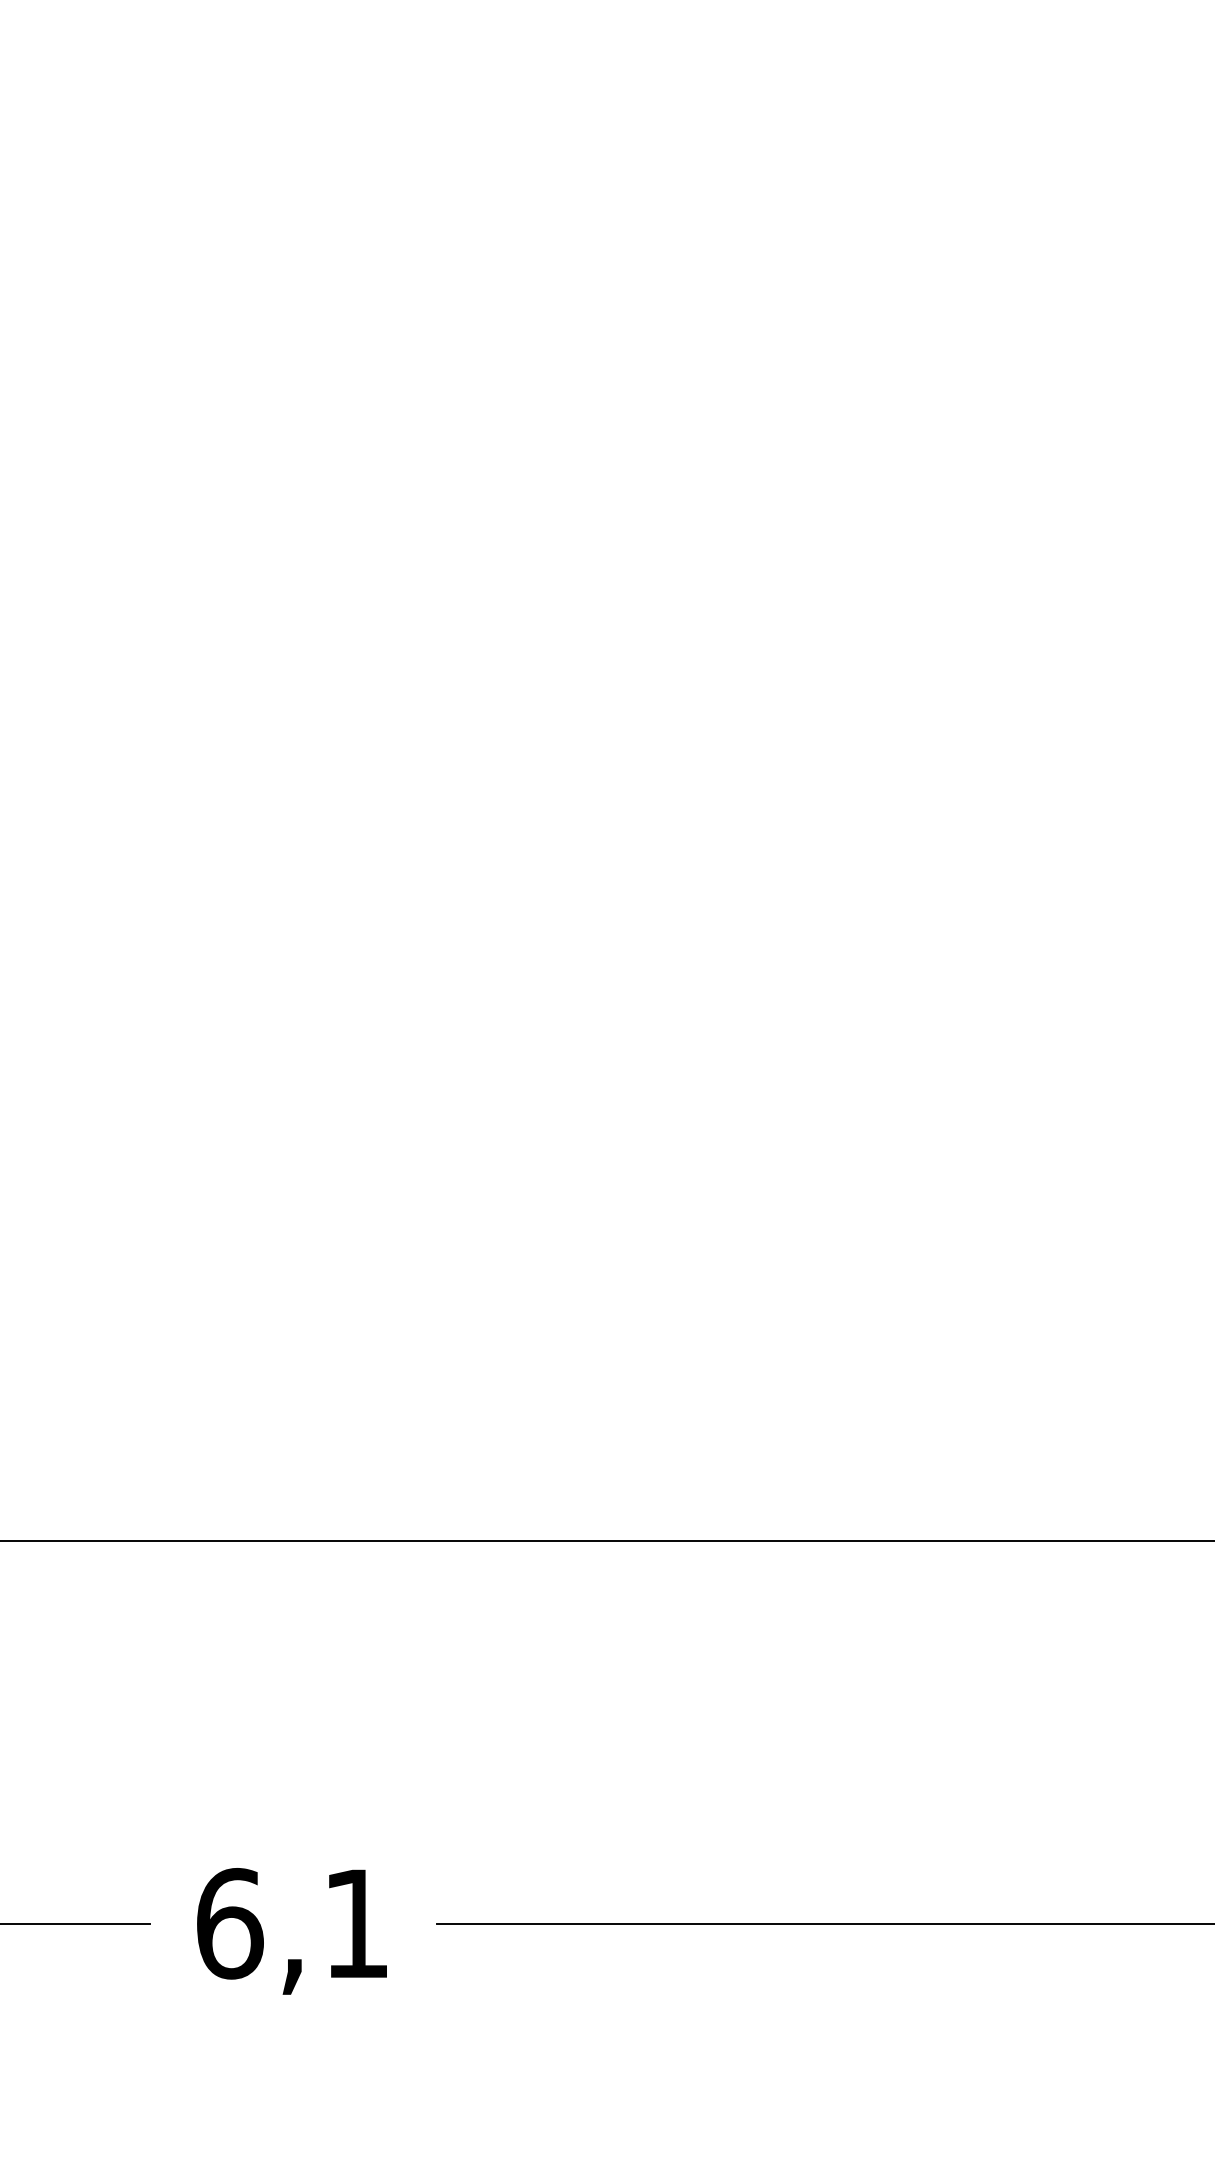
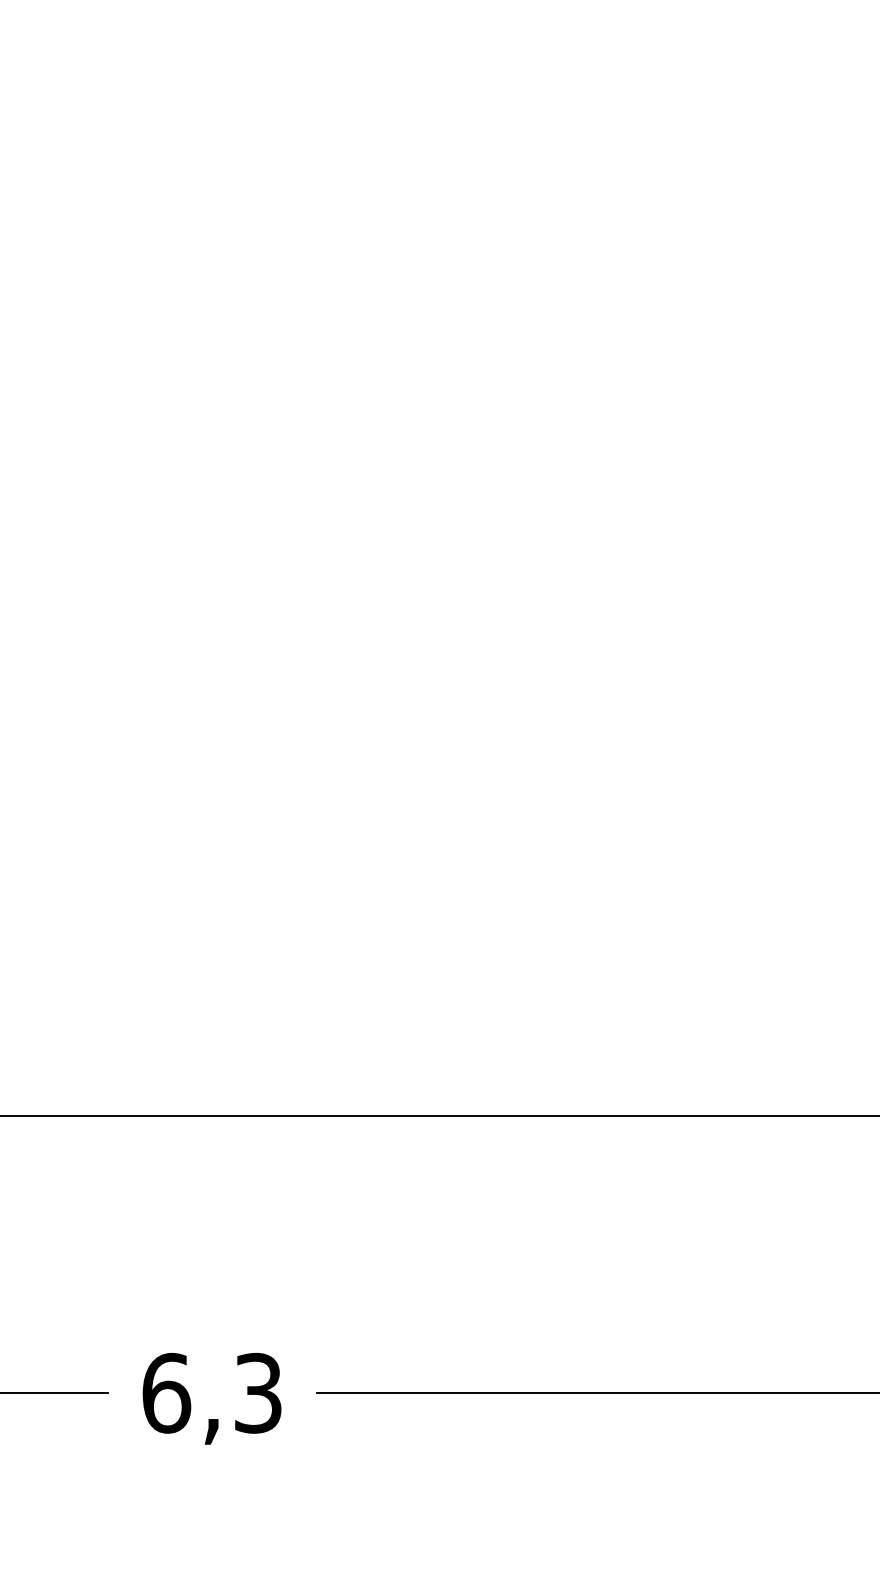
text: (356, 1923) -> (258, 1393), 6,1 -> 6,3

